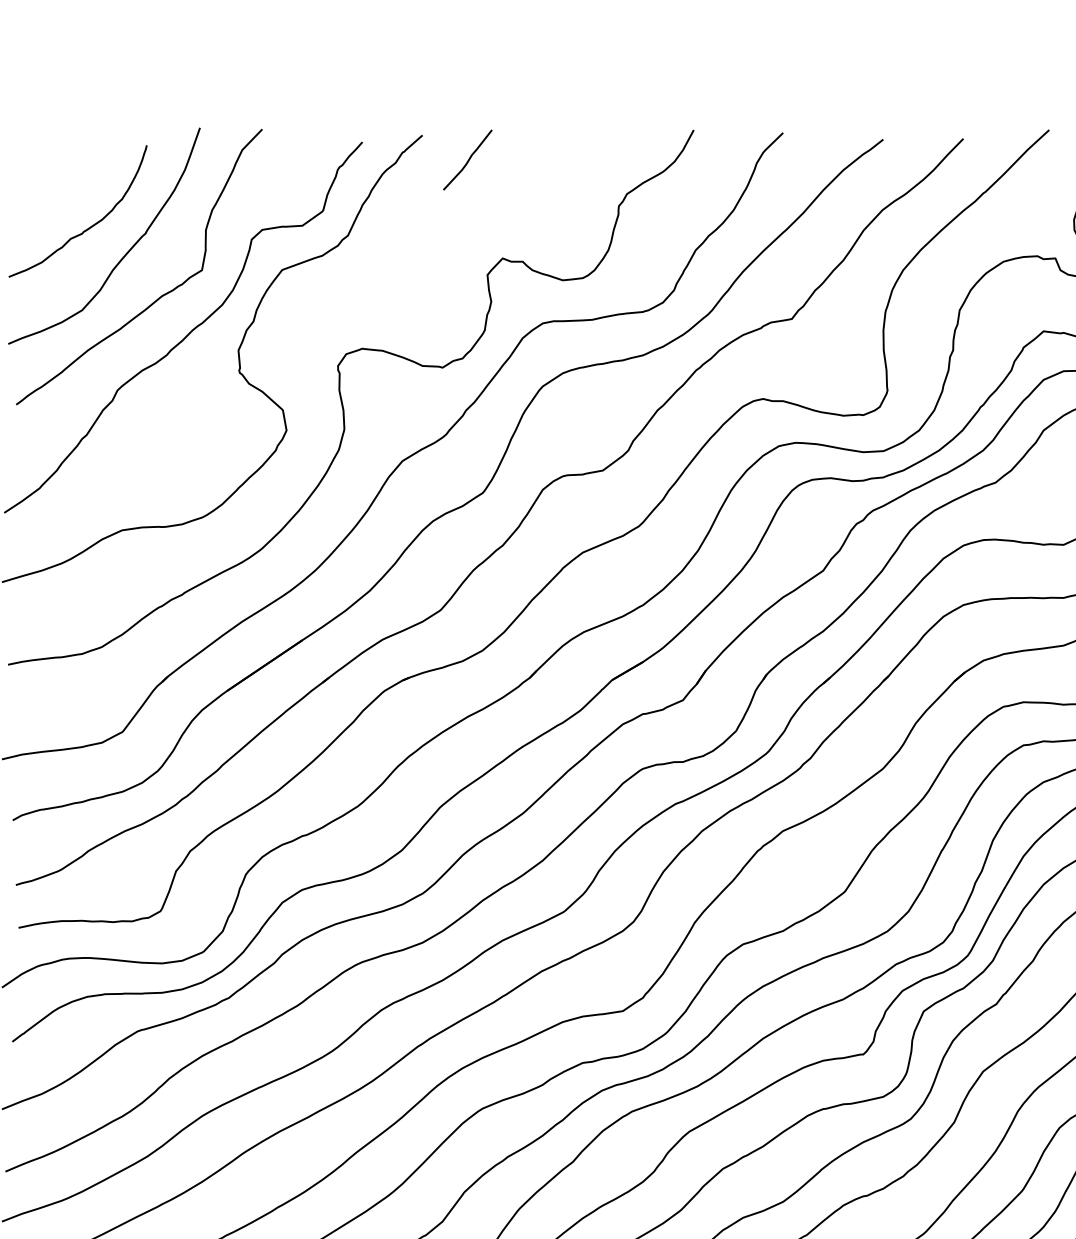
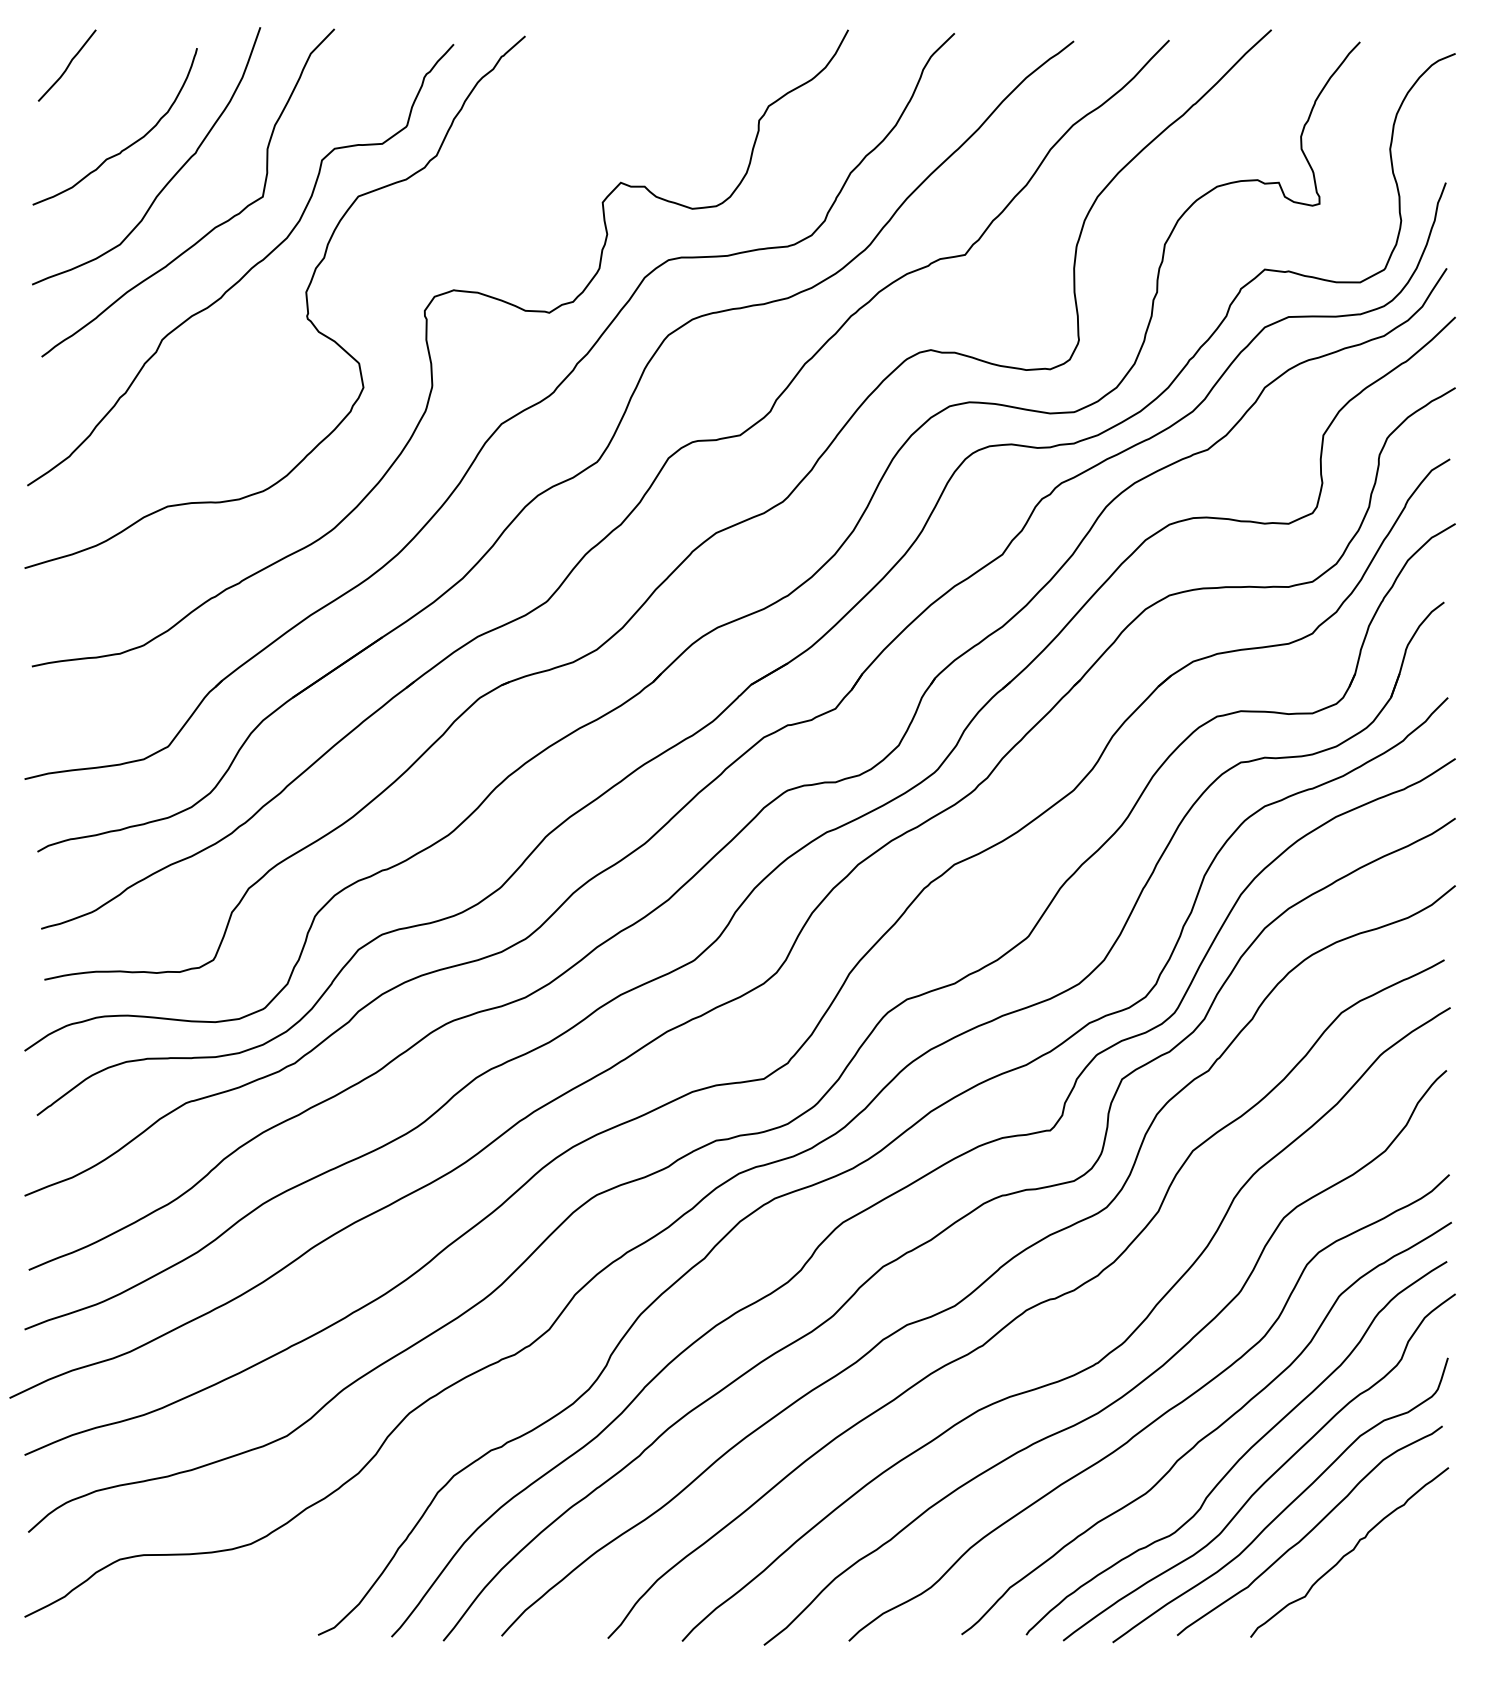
curve: (468, 159) -> (67, 65), moved

